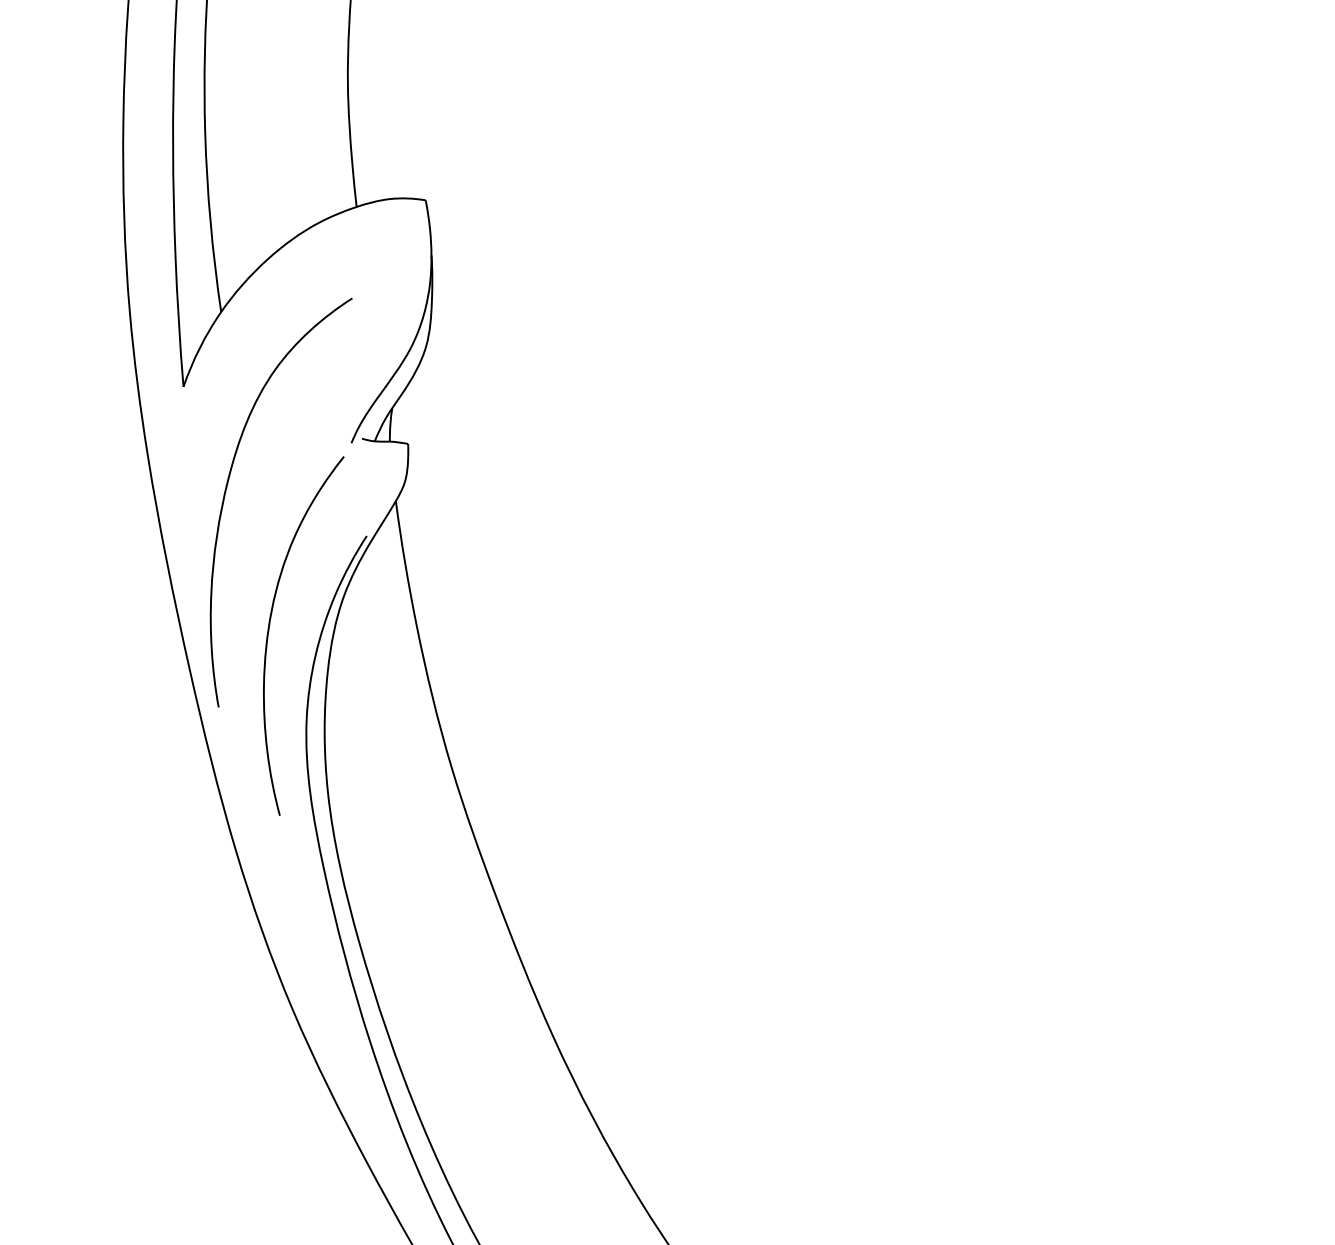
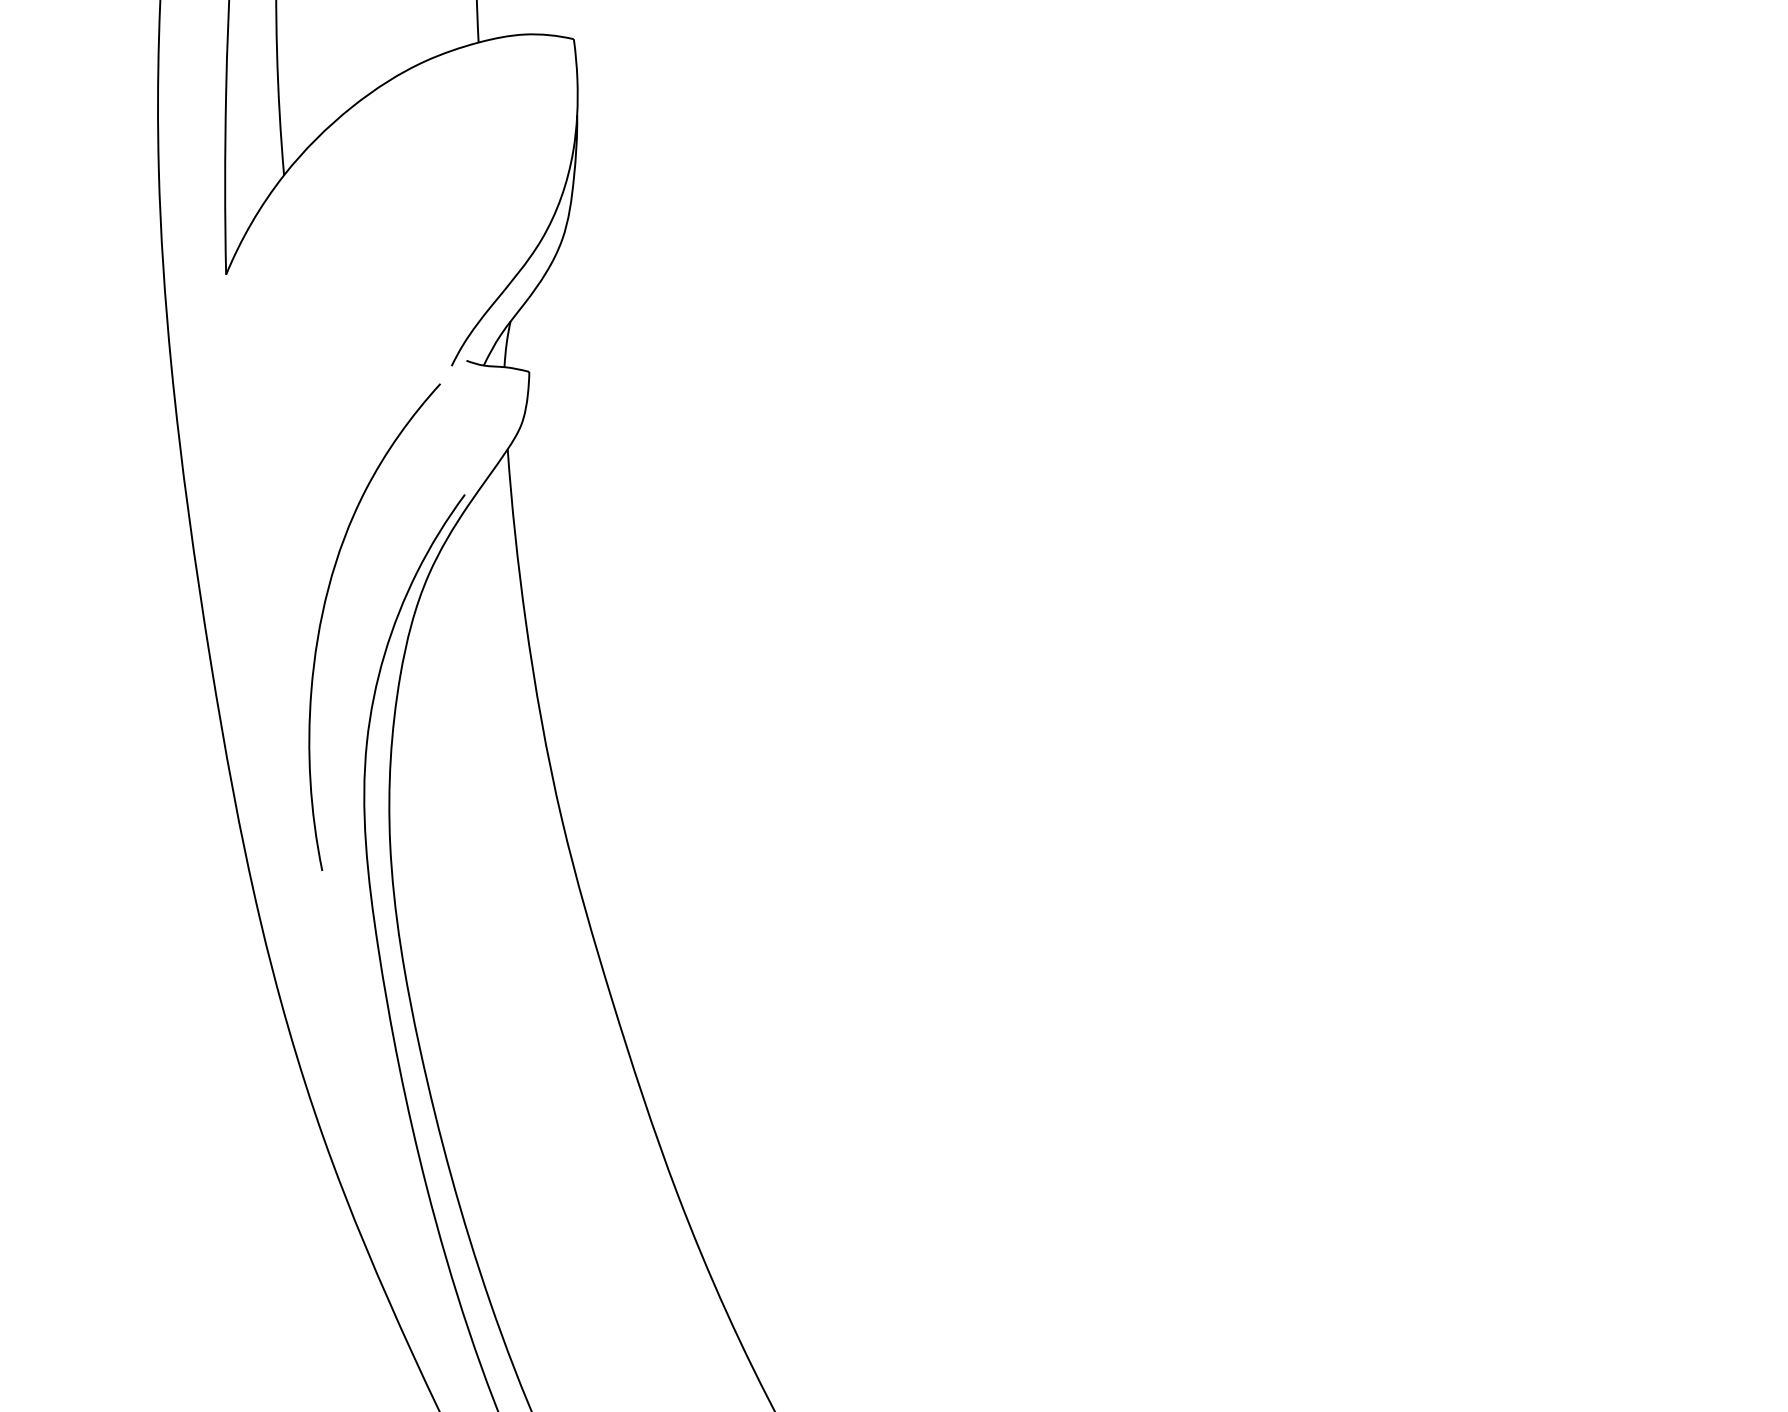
curve: (226, 492) -> (276, 423), removed

